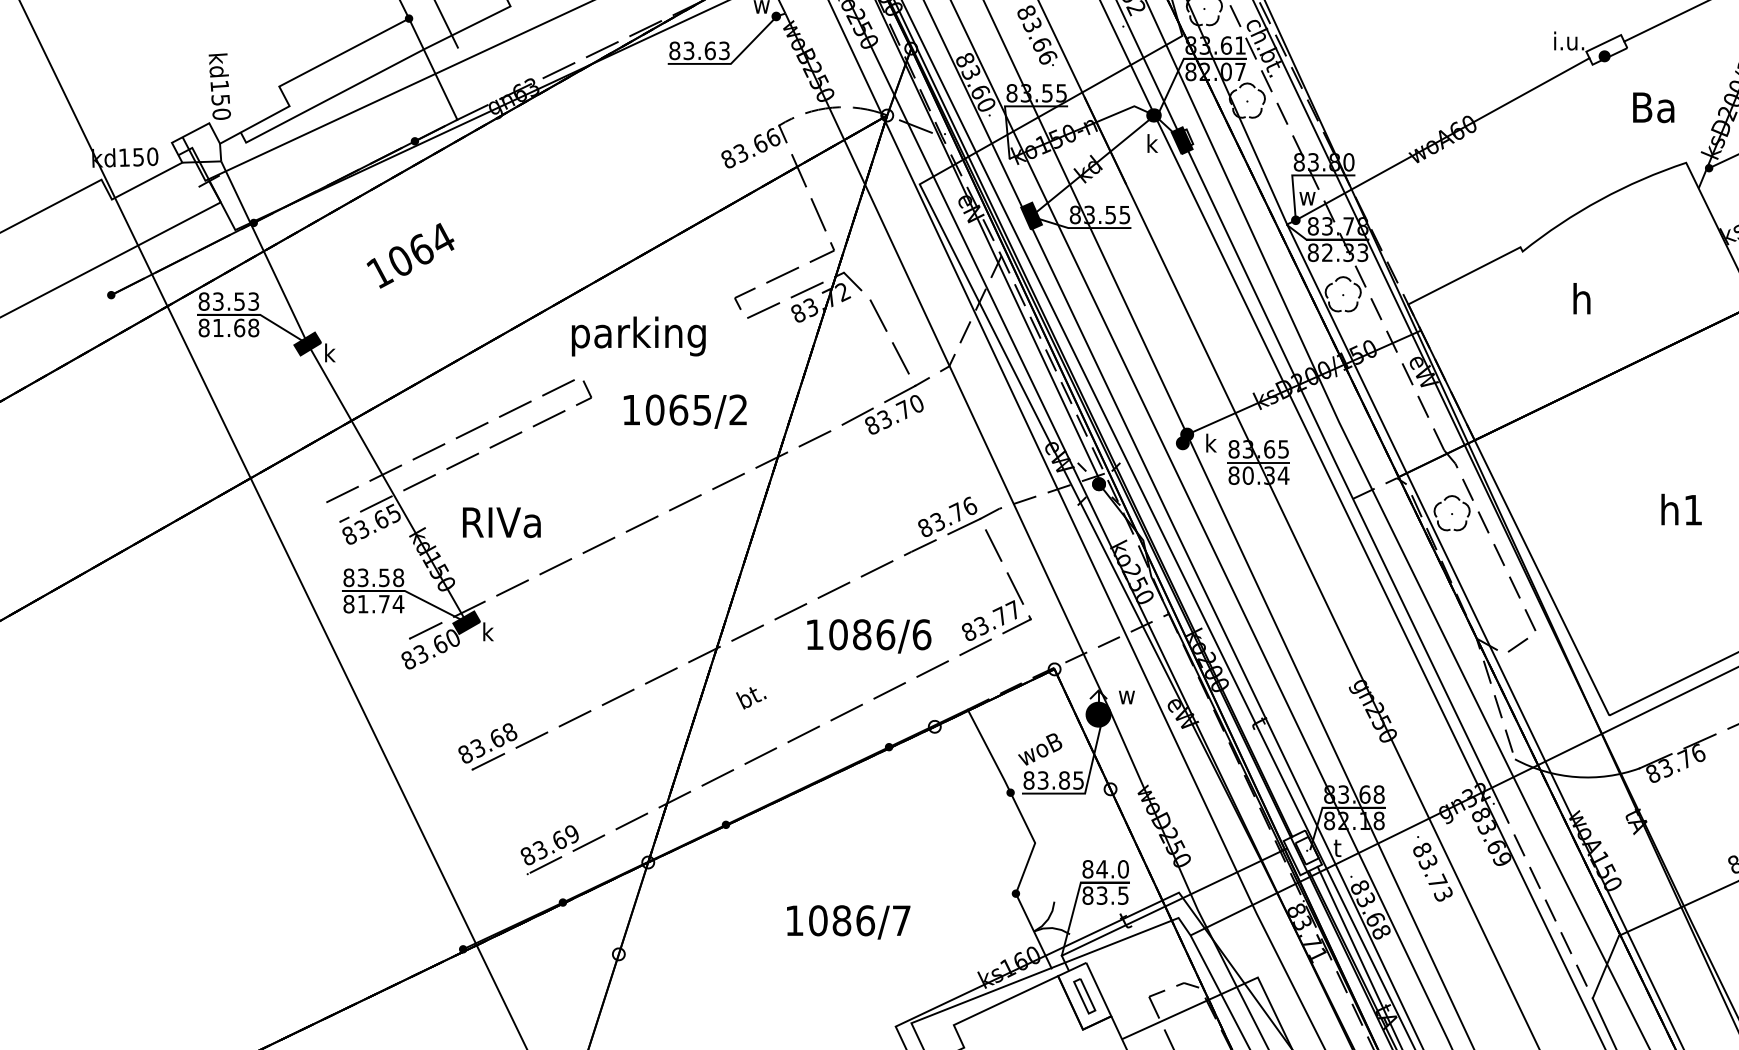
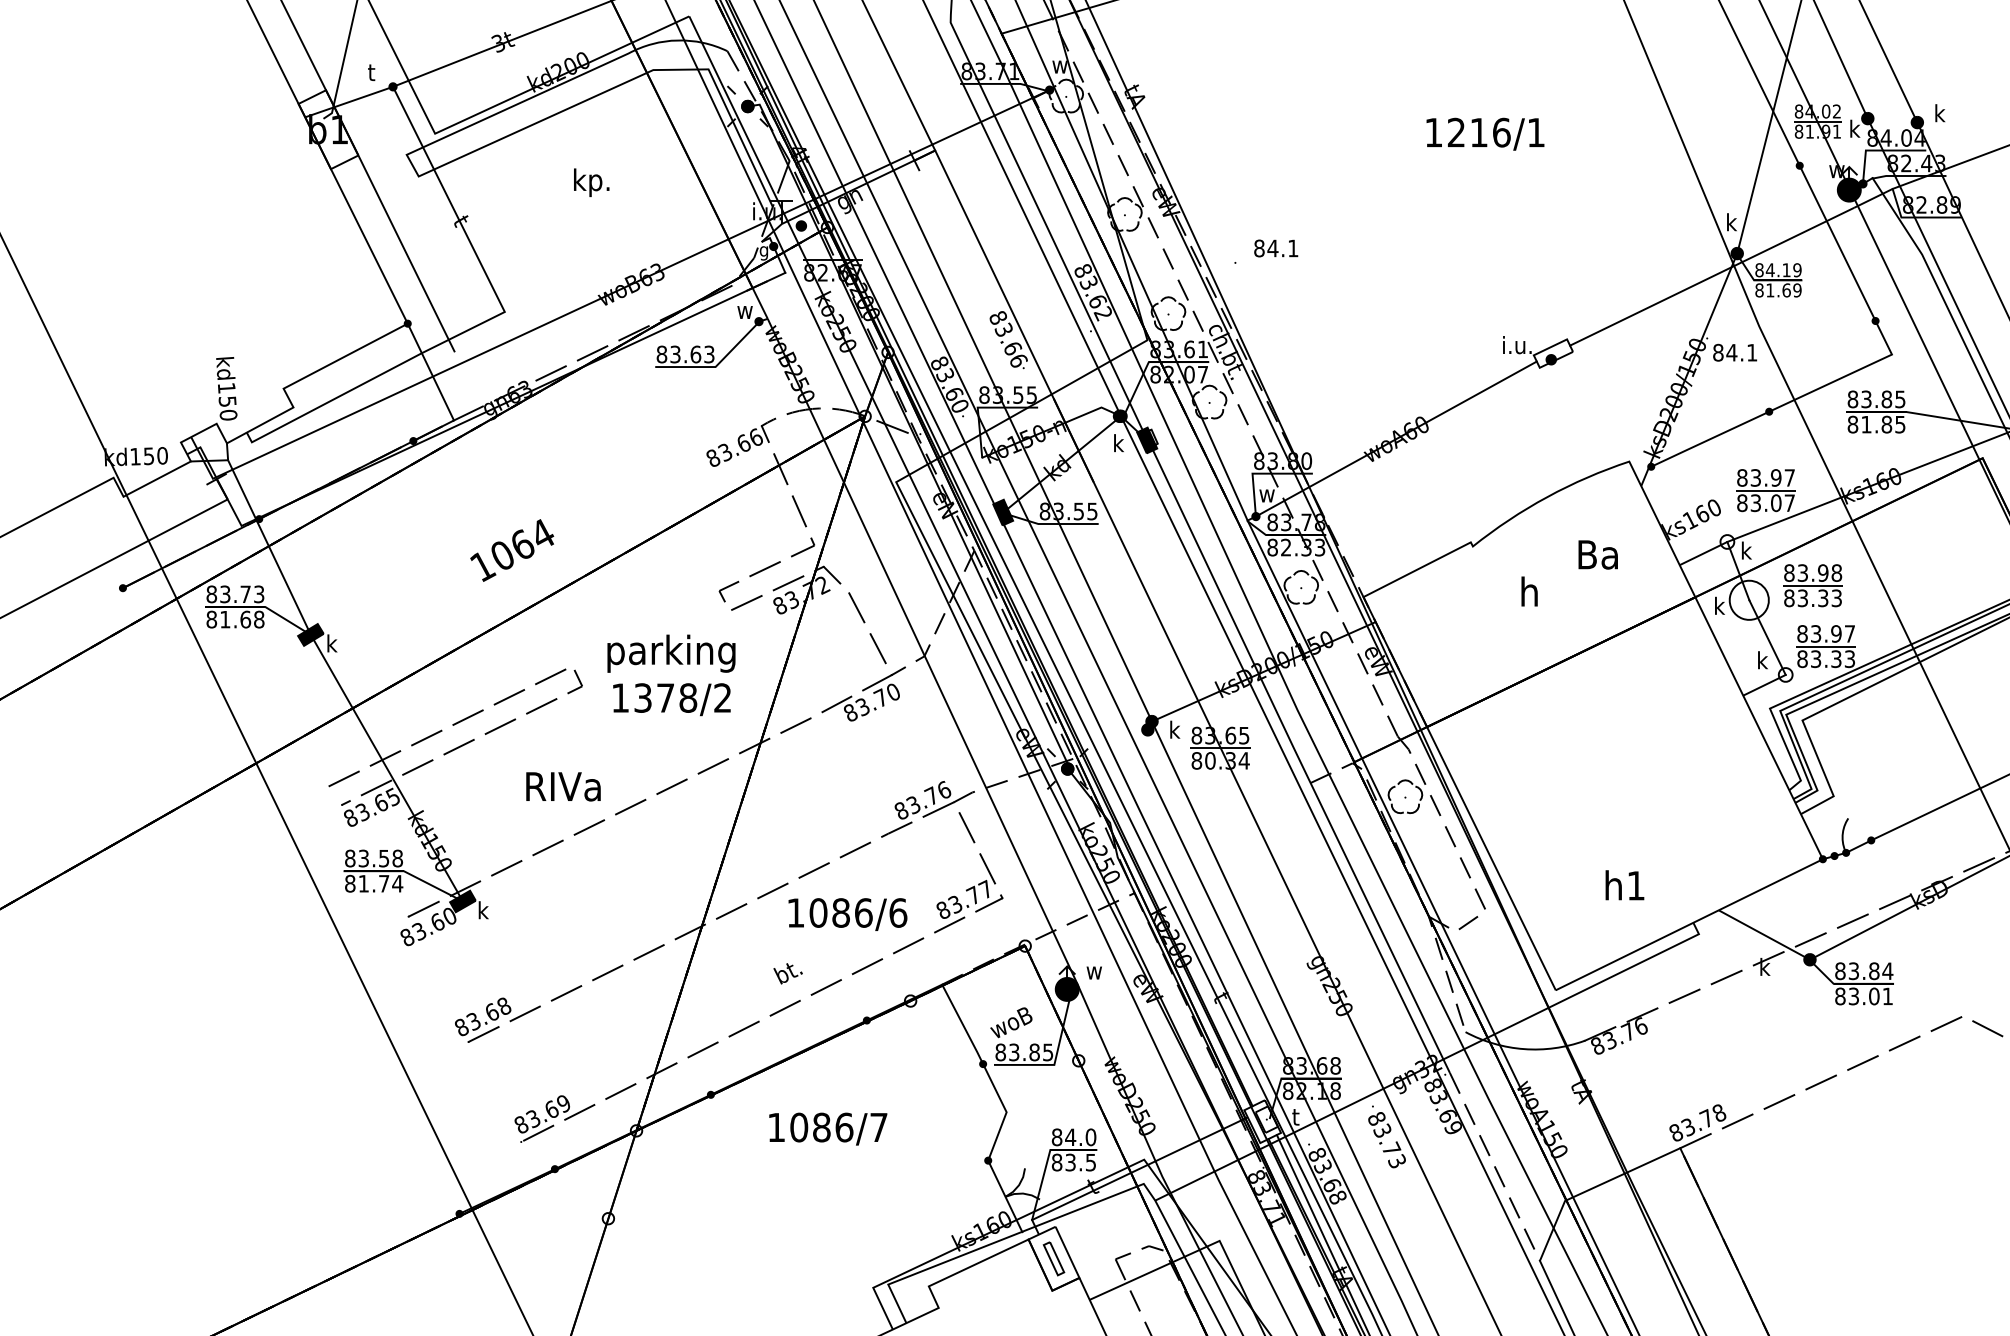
text: (1652, 107) -> (1597, 554), moved
text: (410, 255) -> (512, 550), moved
text: (239, 301) -> (245, 594), 83.53 -> 83.73
text: (638, 336) -> (671, 653), moved
text: (678, 409) -> (665, 697), 1065/2 -> 1378/2
text: (1681, 509) -> (1624, 885), moved
text: (501, 522) -> (563, 786), moved
text: (750, 697) -> (787, 973), moved
text: (848, 921) -> (828, 1128), moved

